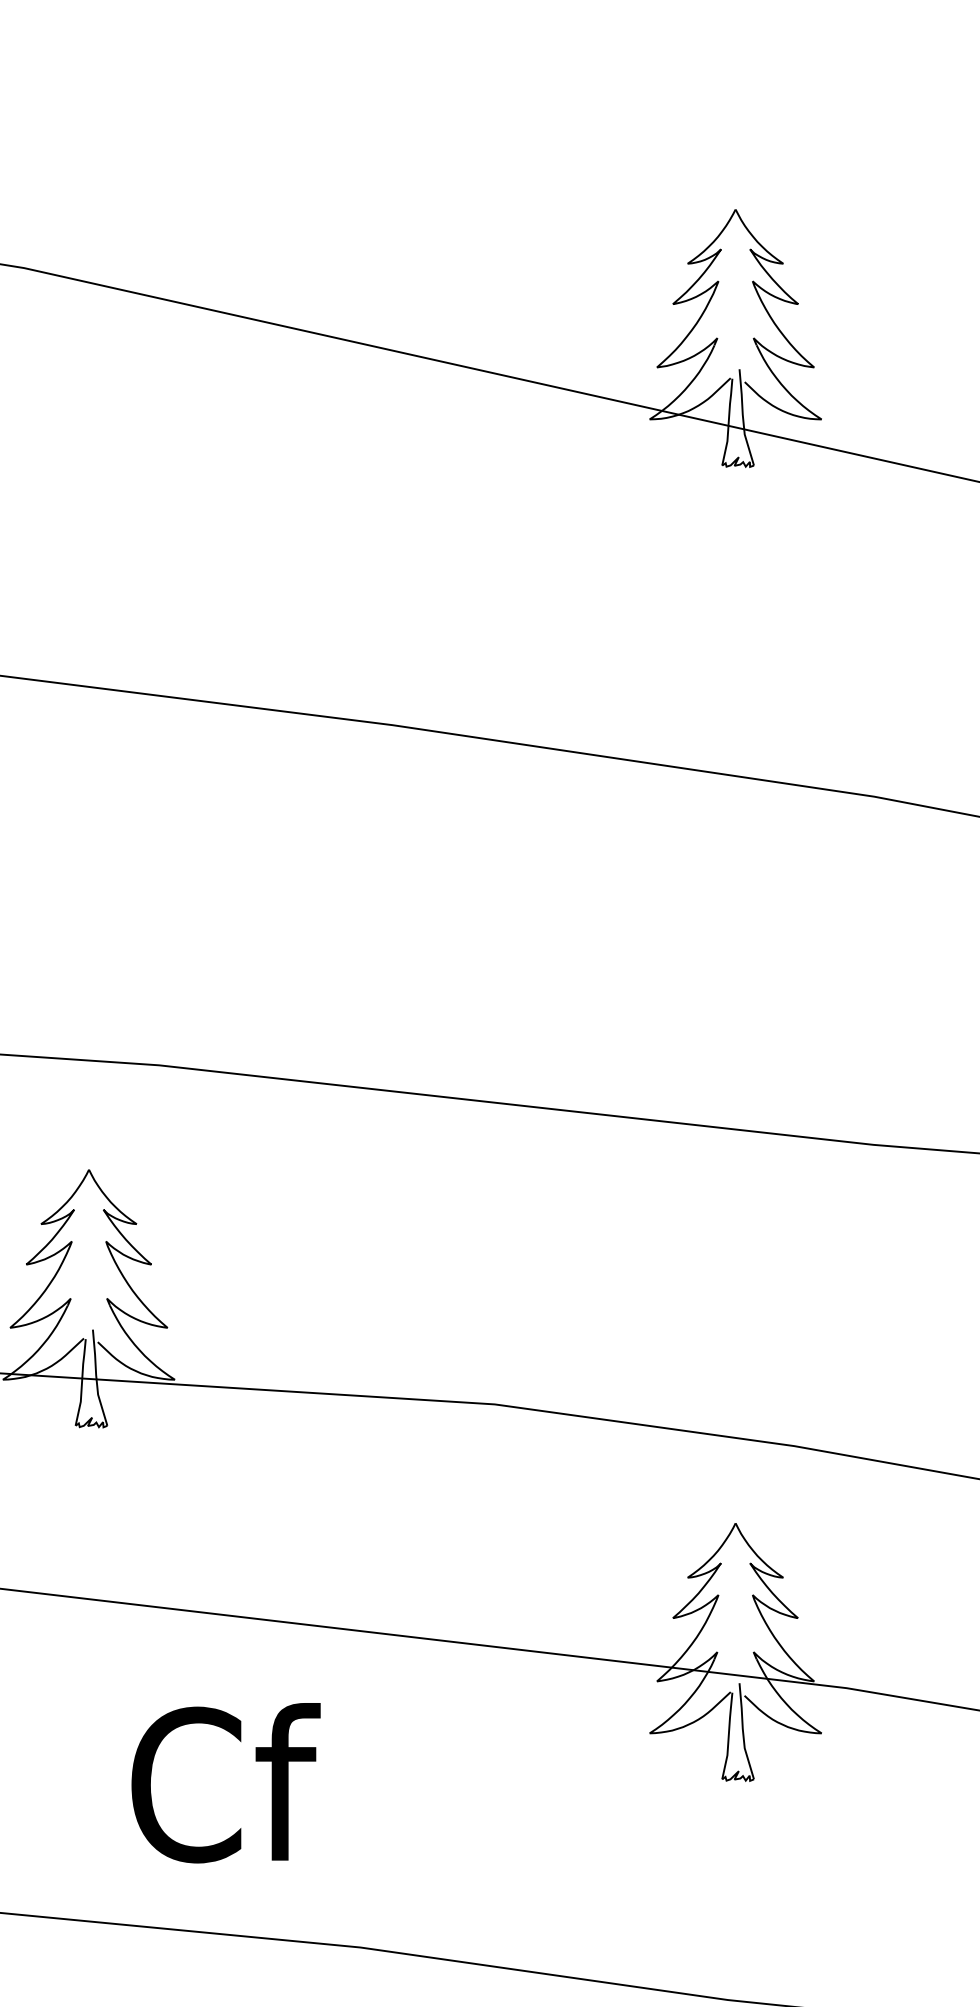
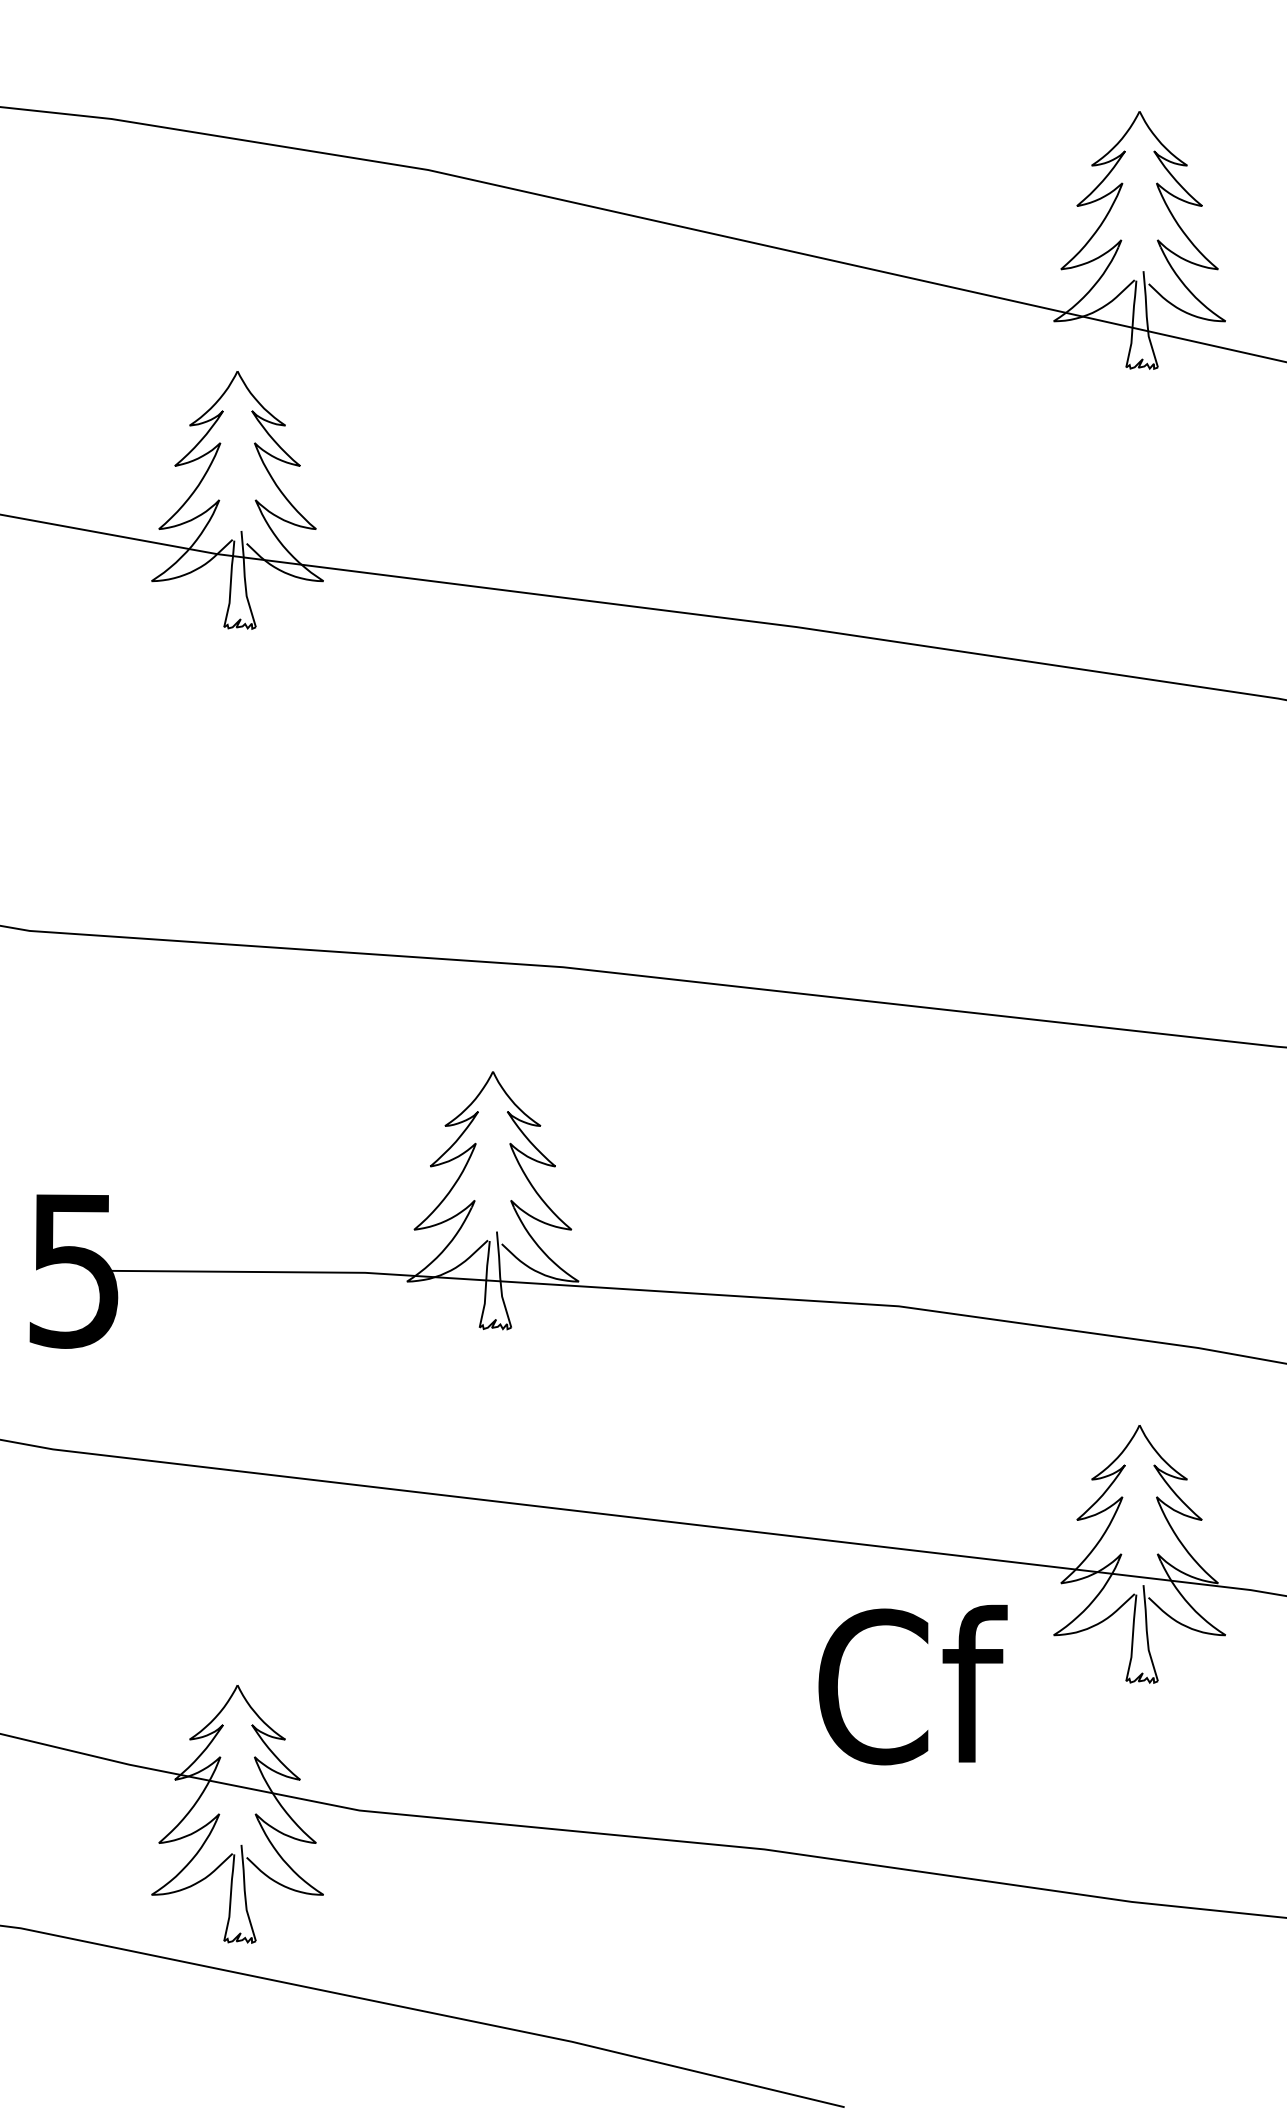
text: (225, 1782) -> (912, 1684), moved

